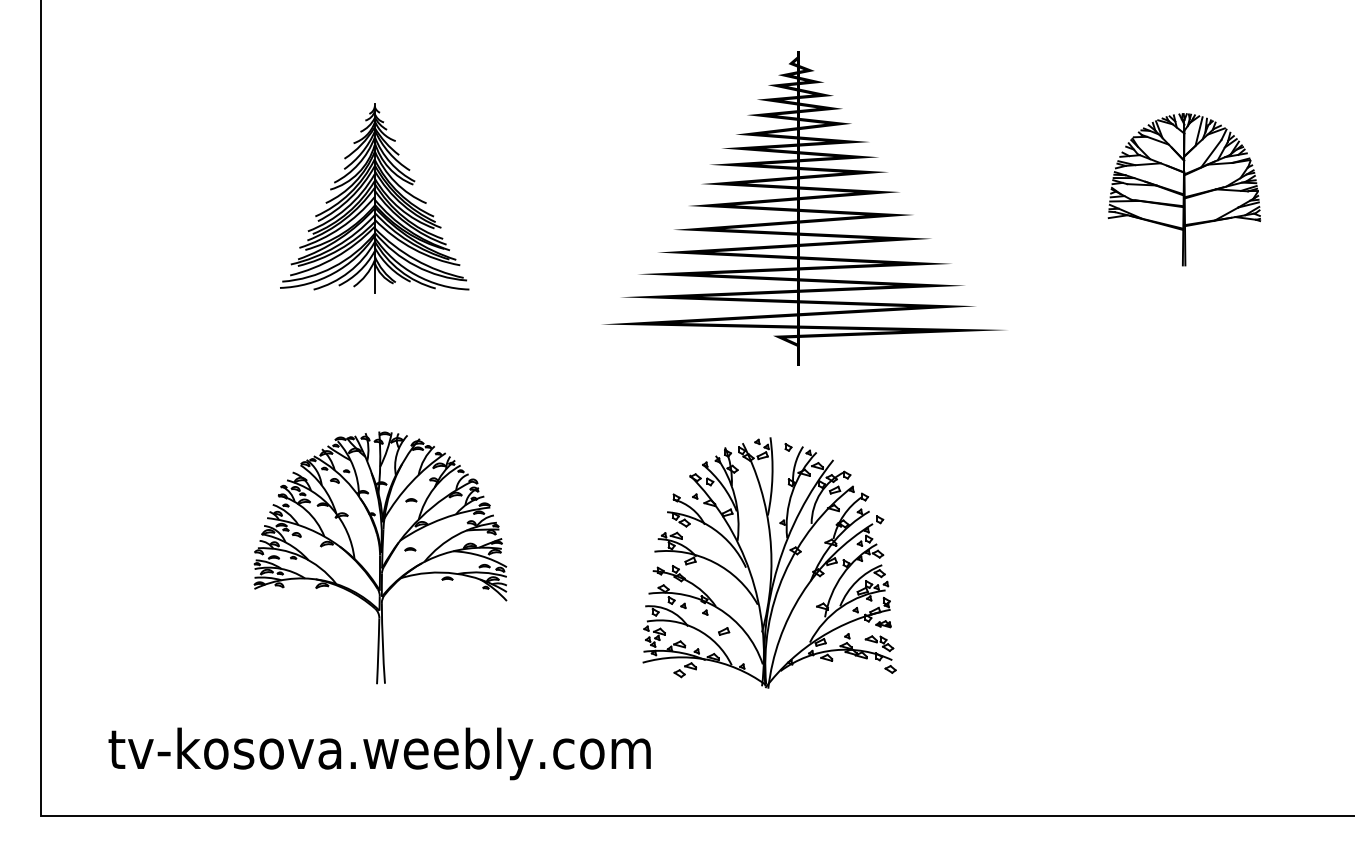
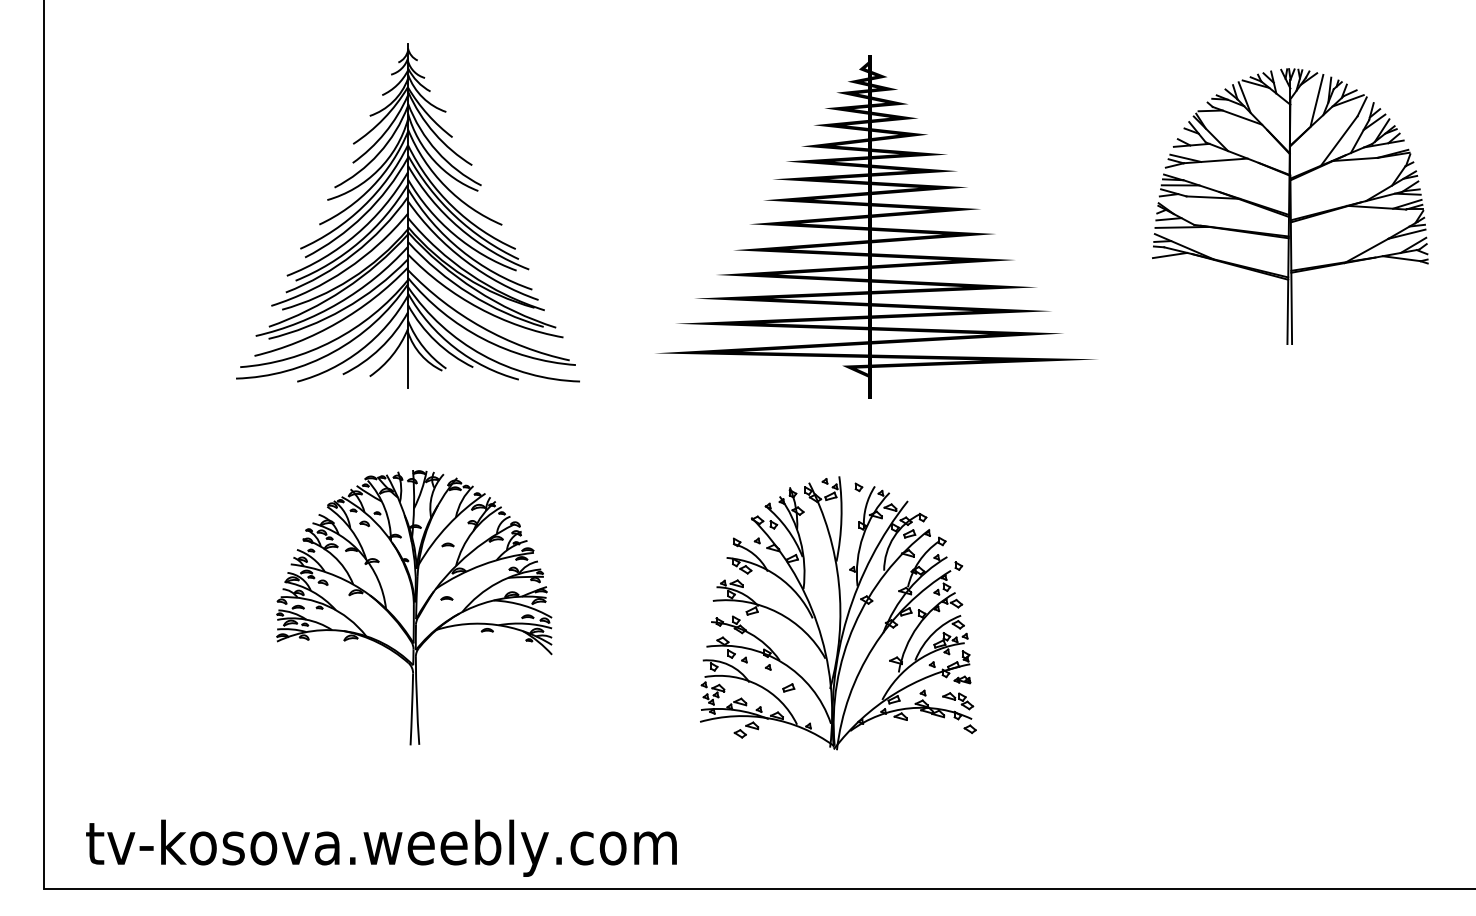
part: (1184, 189) -> (1290, 206), size x1.67
part: (374, 197) -> (407, 215), size x1.67
text: (379, 753) -> (381, 847), moved

